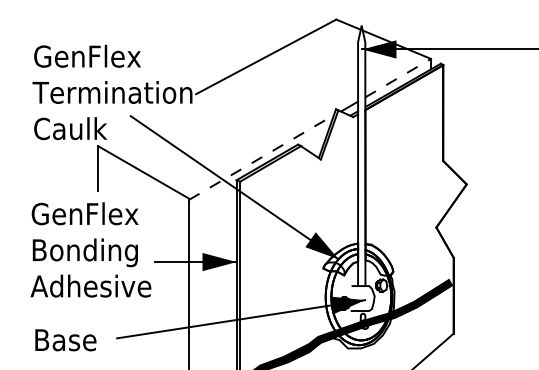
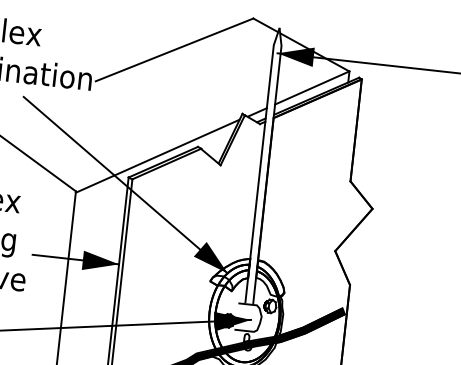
line: (398, 77) -> (312, 87), dashed -> solid
line: (261, 157) -> (157, 156), dashed -> solid

